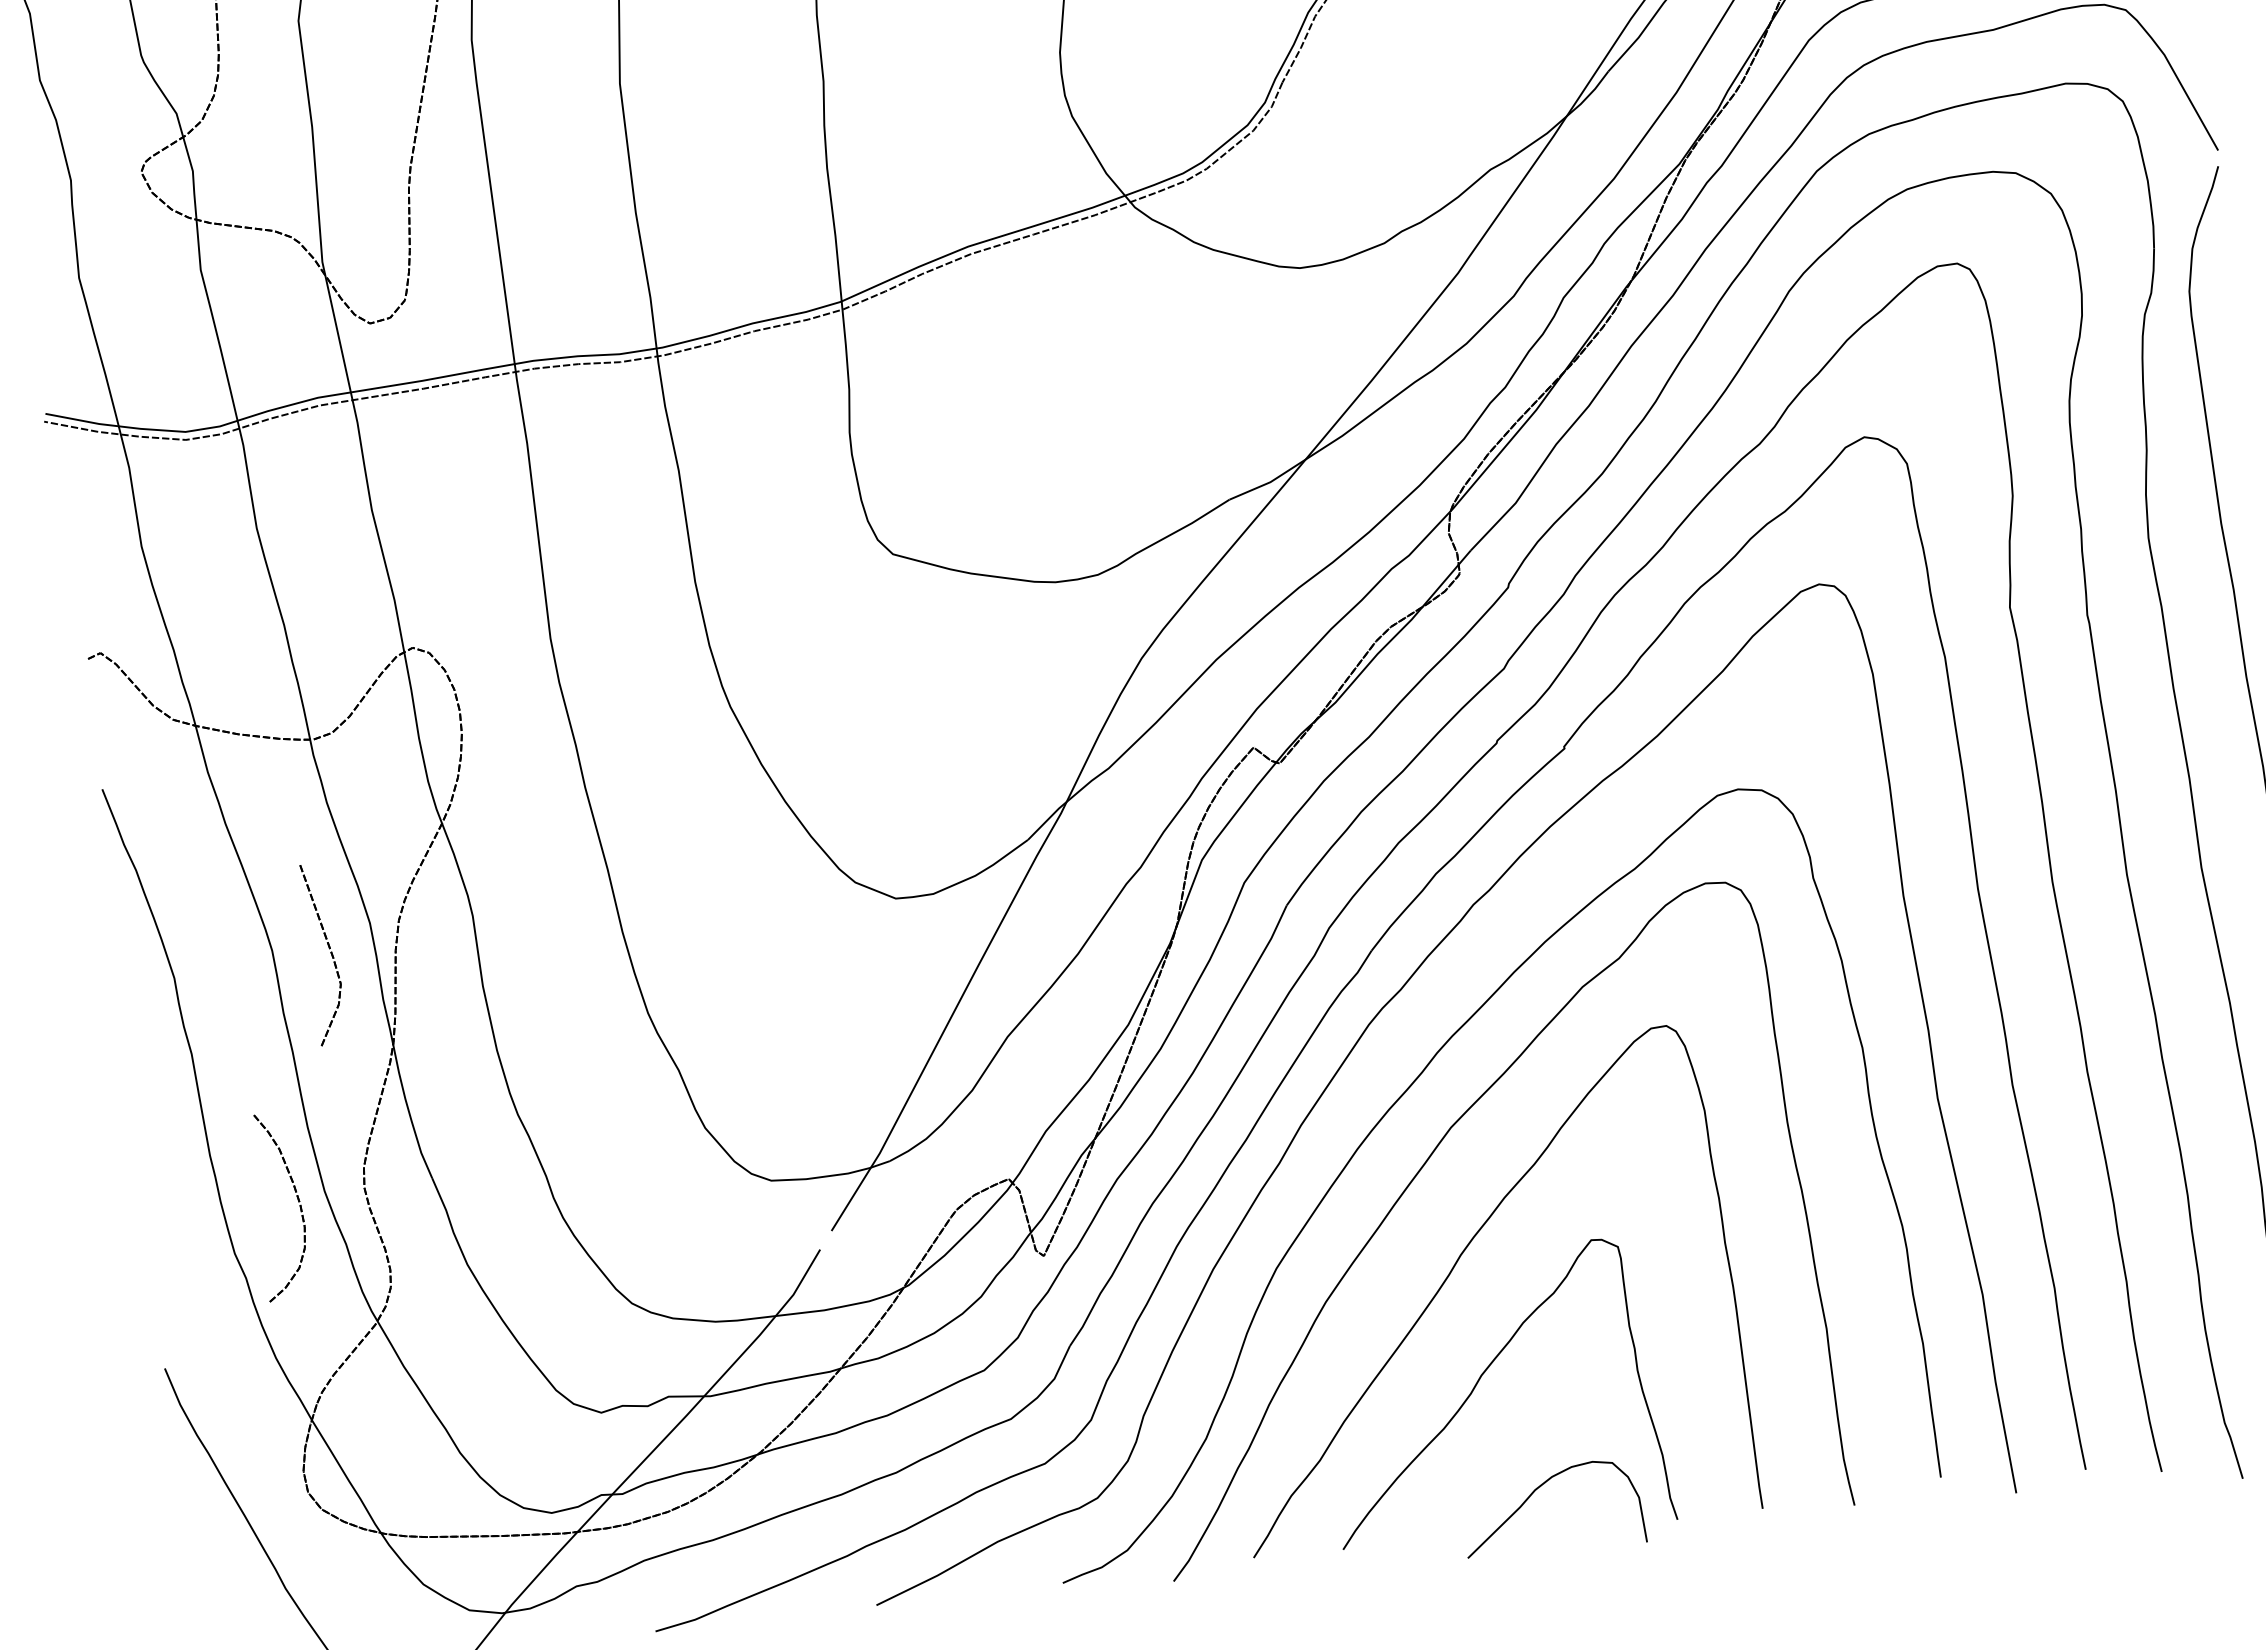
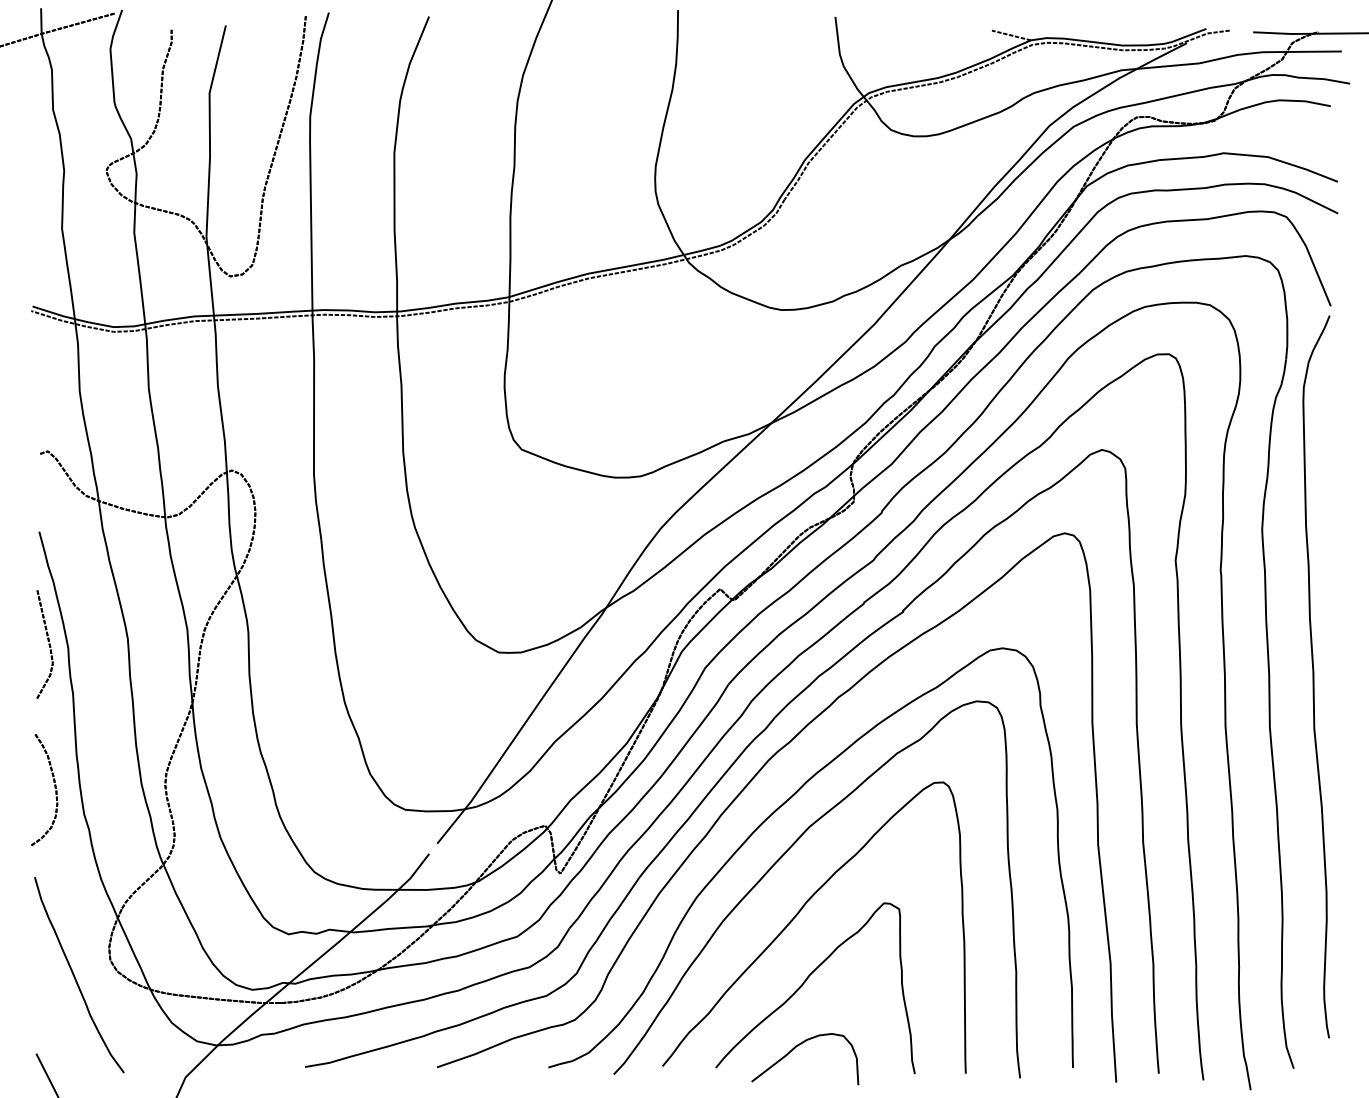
part: (322, 954) -> (44, 644), moved
part: (296, 1201) -> (54, 788), moved
curve: (1539, 1489) -> (798, 1046), moved

